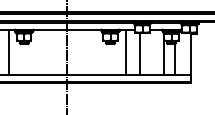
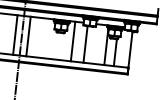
line: (59, 51) -> (15, 34), added
line: (74, 51) -> (28, 35), added

